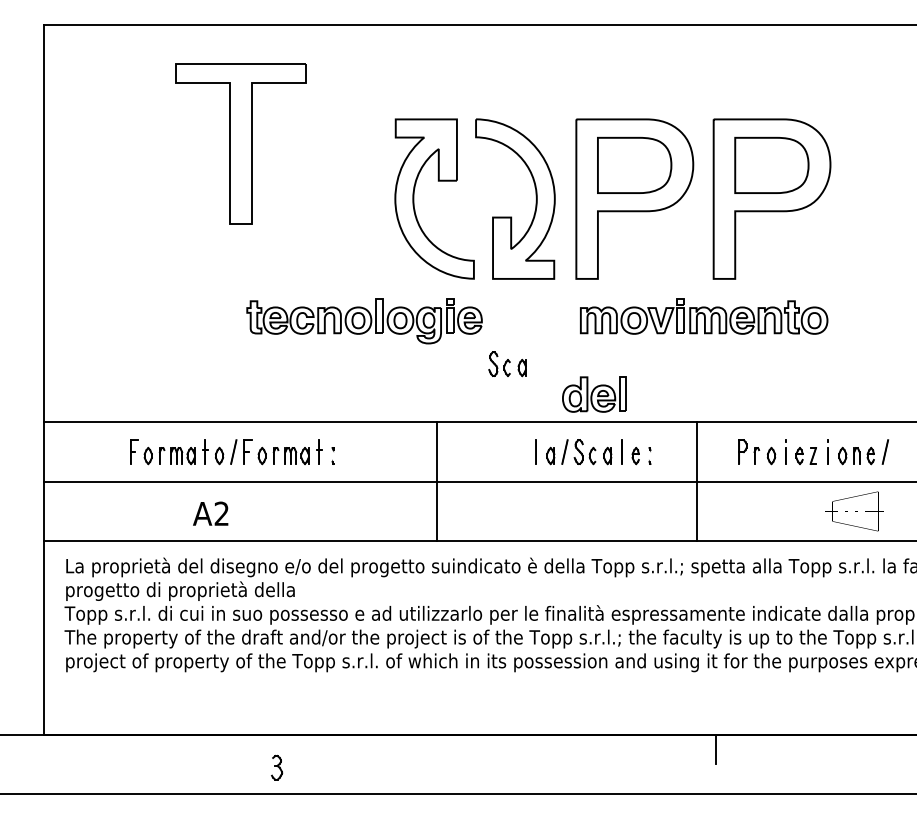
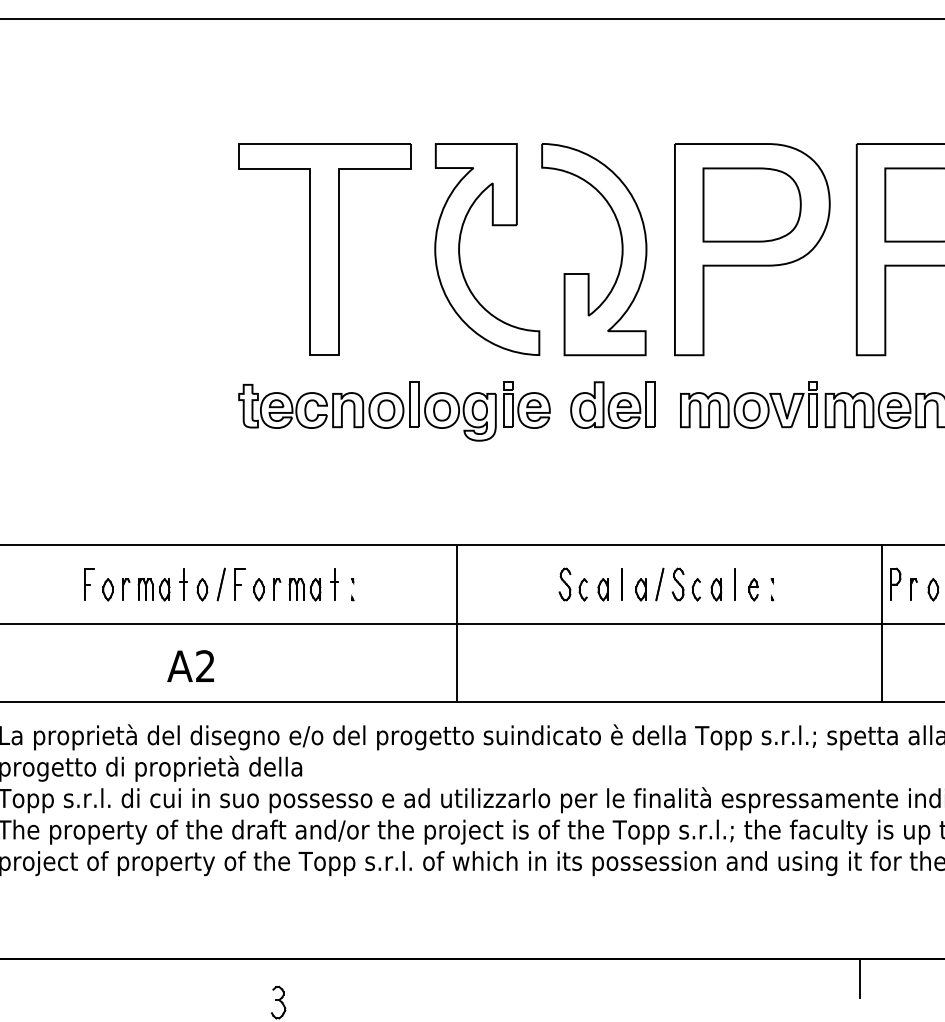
part: (240, 143) -> (324, 248), moved
part: (507, 364) -> (583, 585), moved
part: (594, 394) -> (612, 405), moved
line: (436, 481) -> (456, 623), moved
line: (697, 481) -> (881, 623), moved

